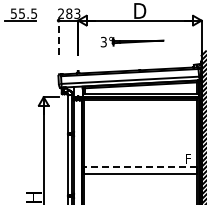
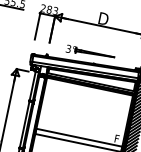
line: (58, 37) -> (37, 26), dashed -> solid
part: (132, 41) -> (90, 53), moved
line: (140, 167) -> (79, 137), dashed -> solid

